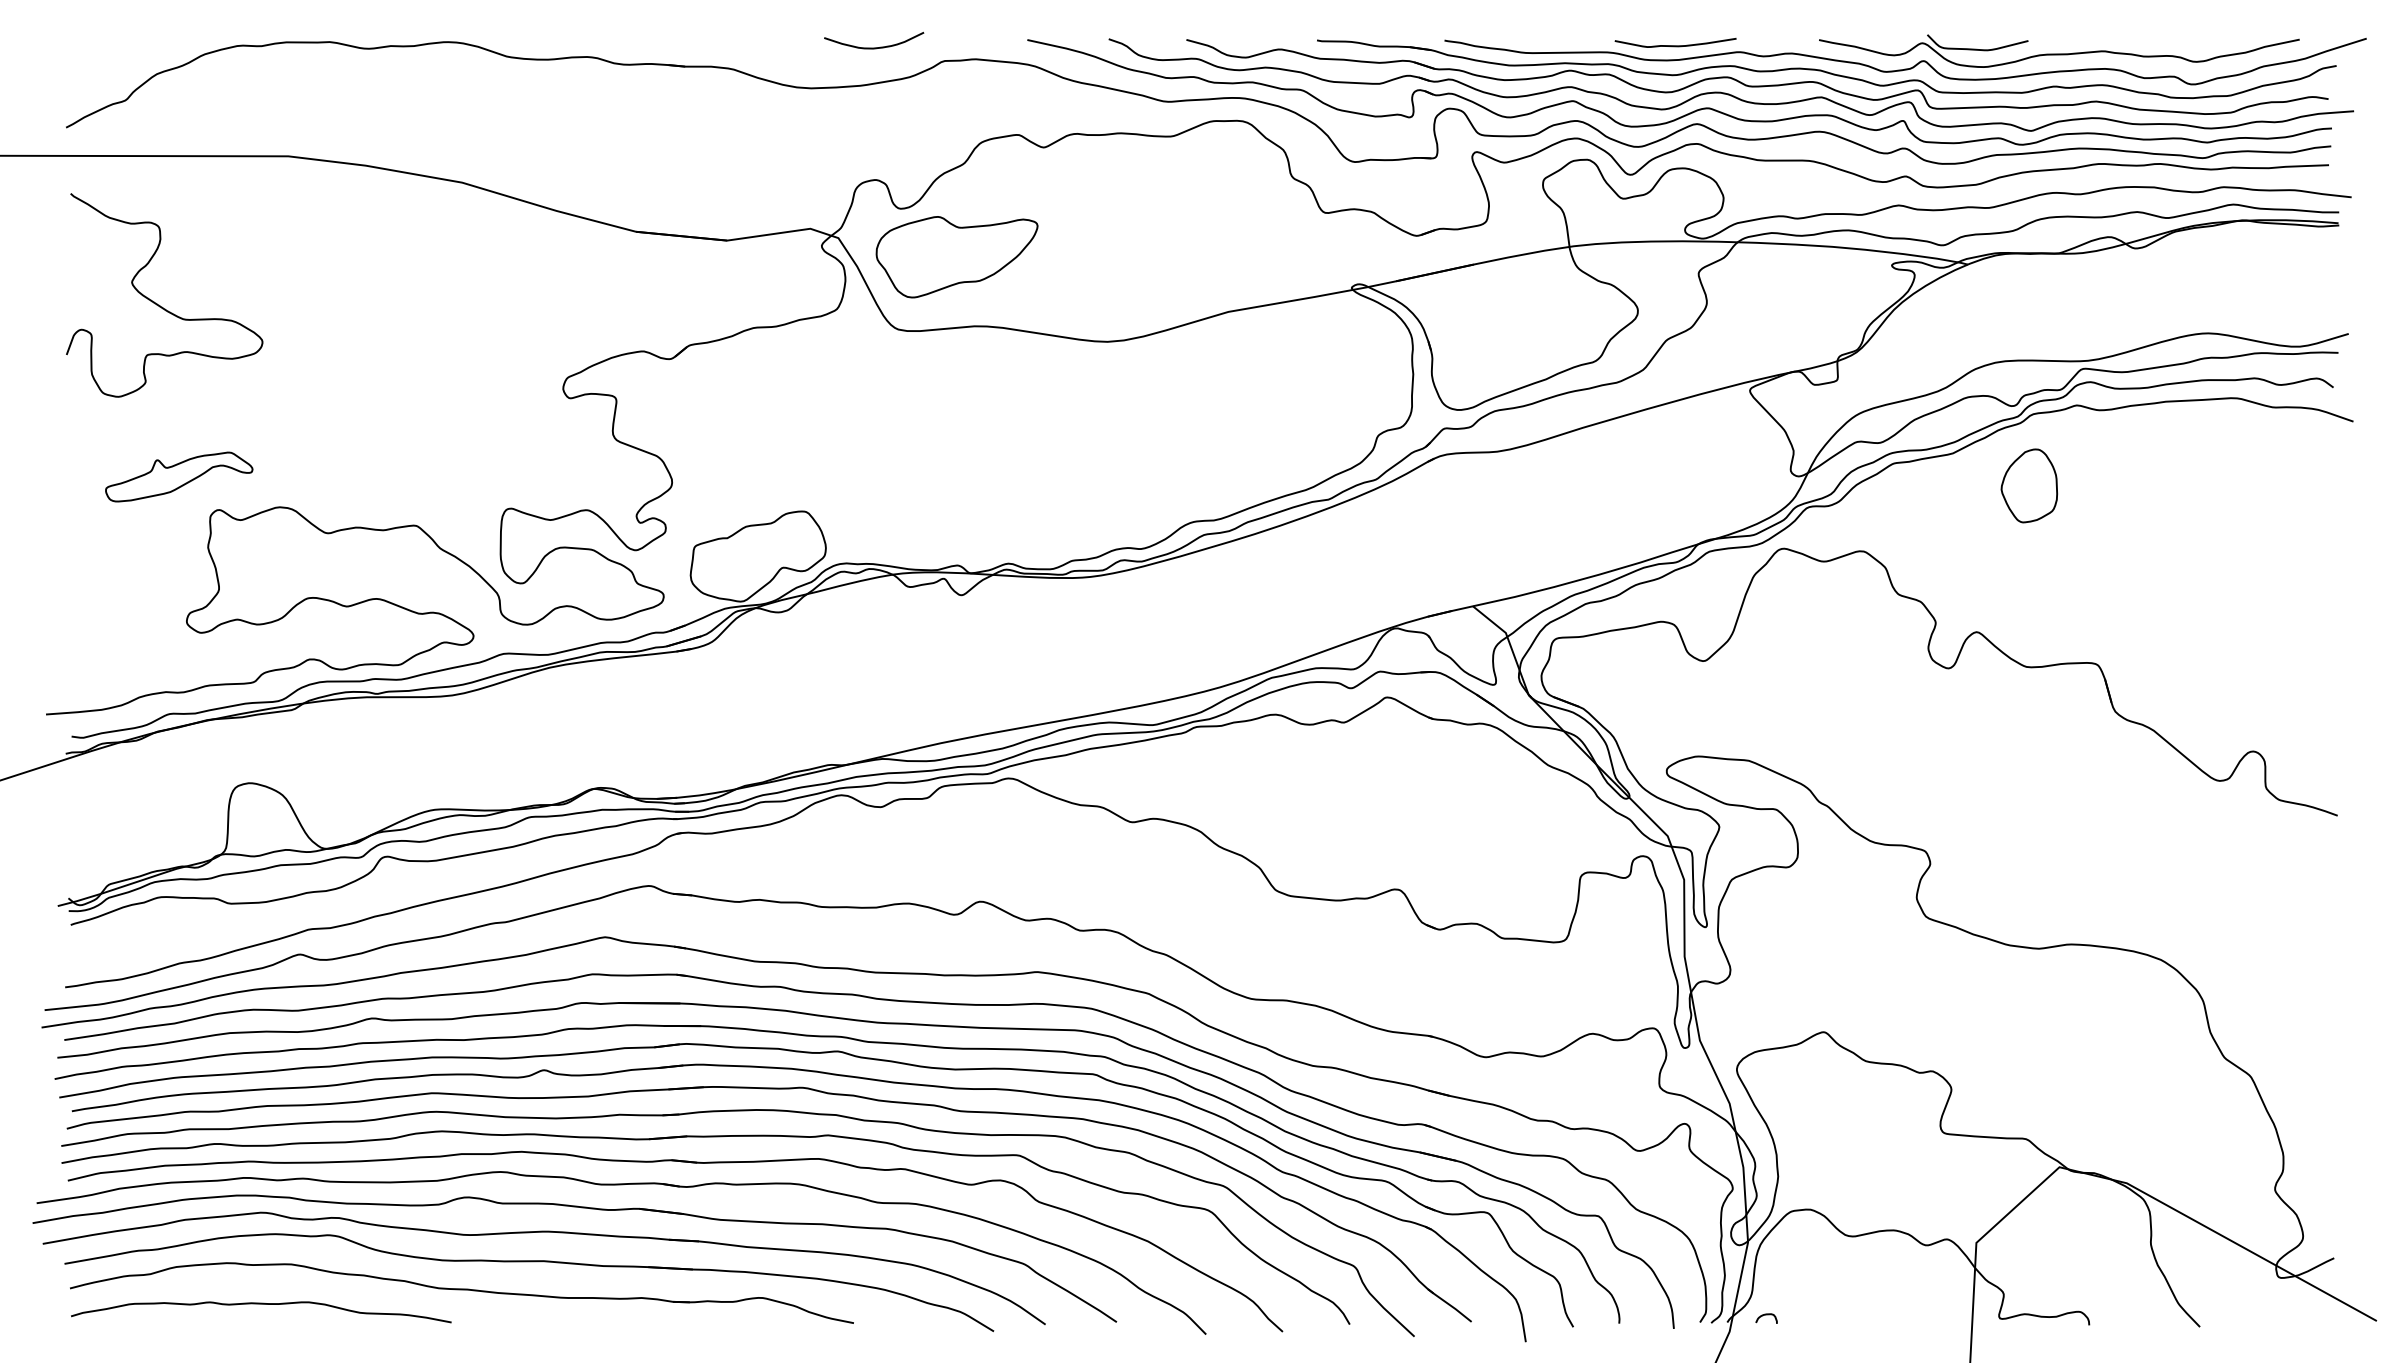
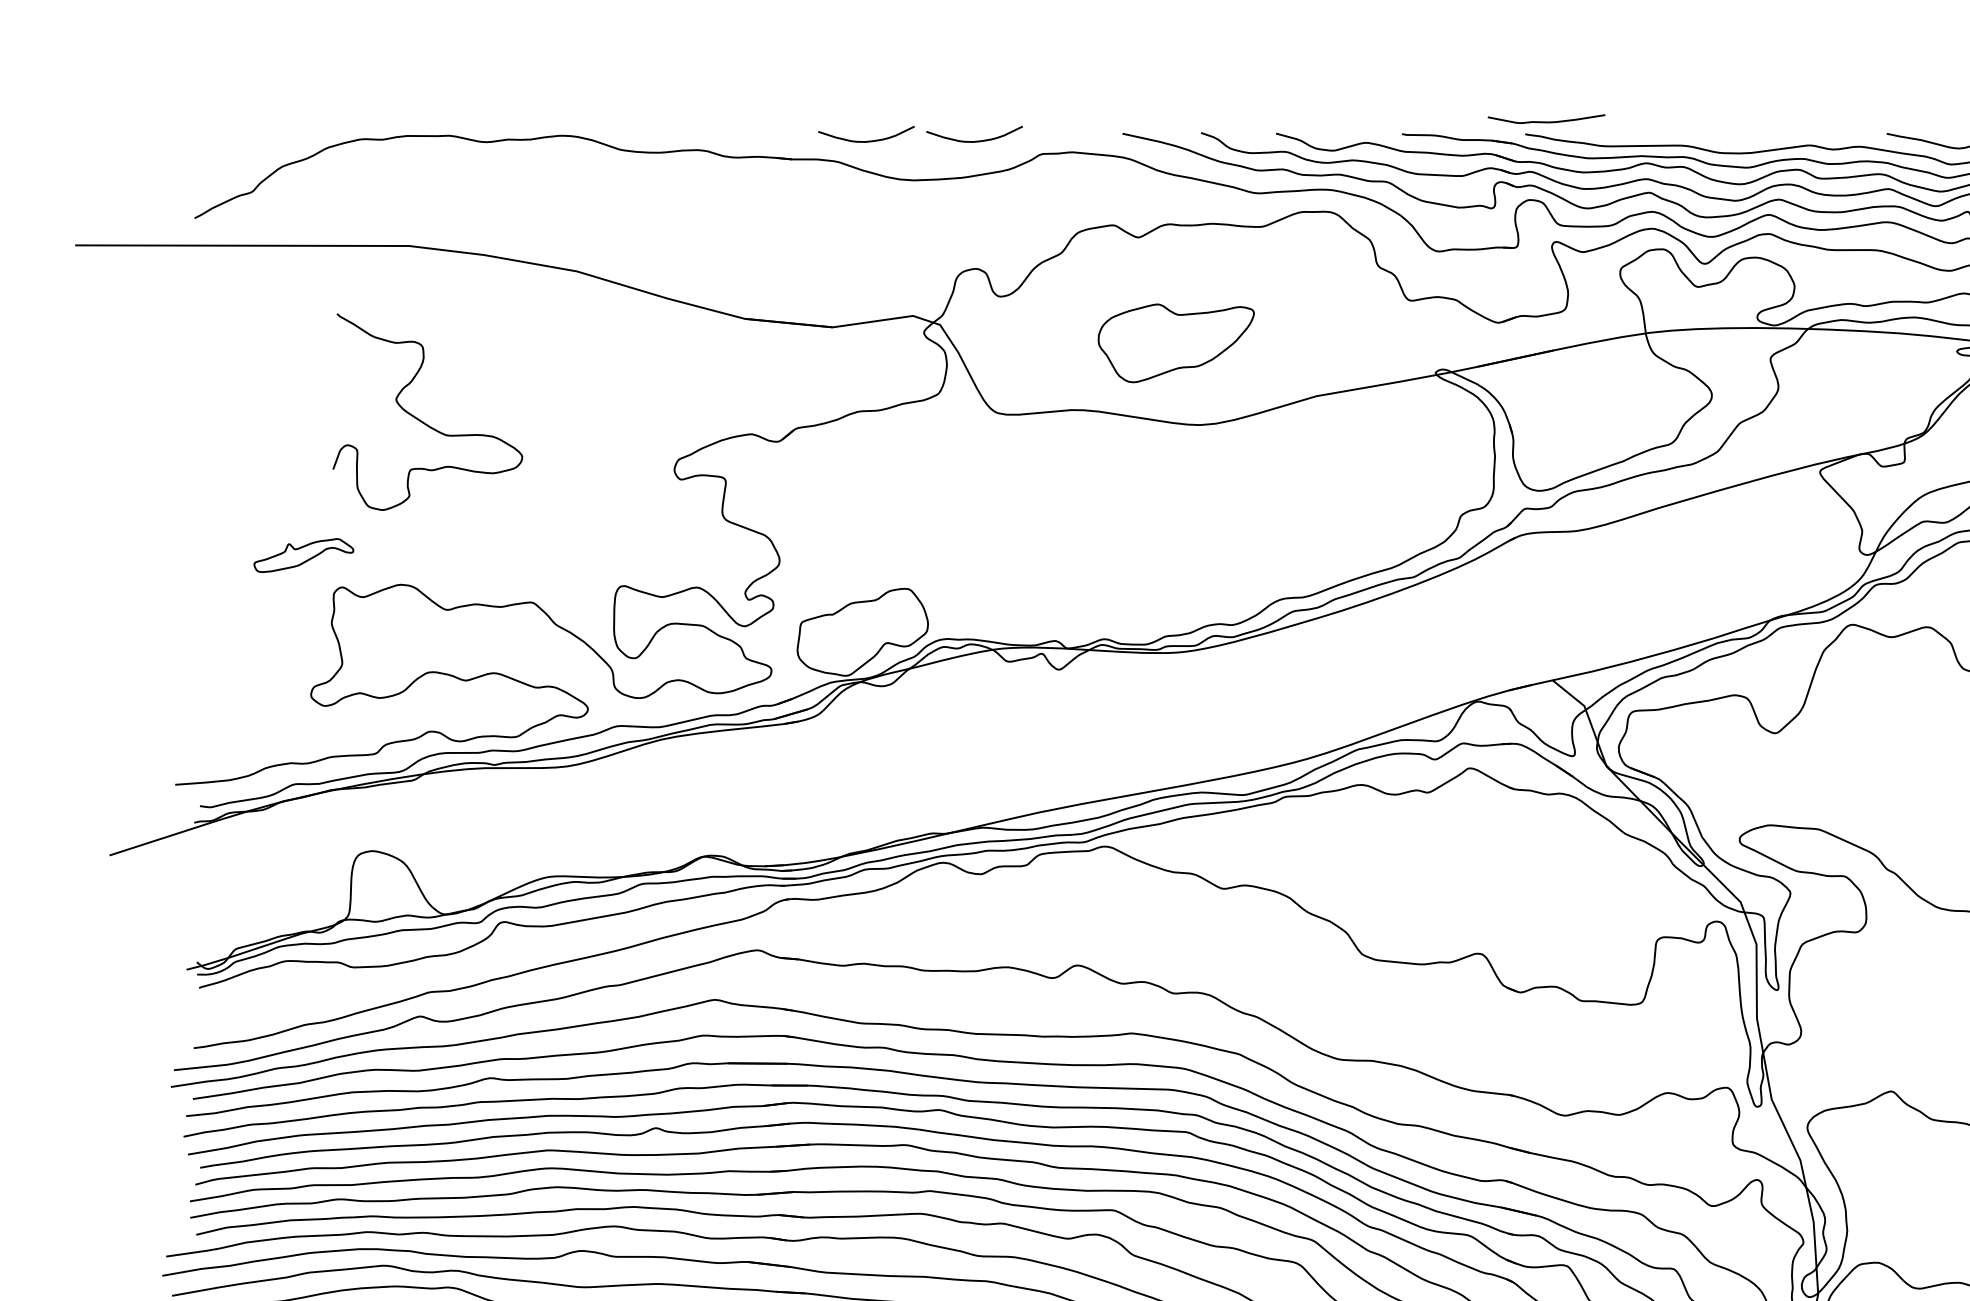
curve: (1675, 45) -> (1546, 121), moved
curve: (762, 47) -> (866, 140), added
part: (956, 257) -> (1175, 343), moved
curve: (157, 303) -> (420, 419), moved
part: (179, 476) -> (304, 555), size x0.7

